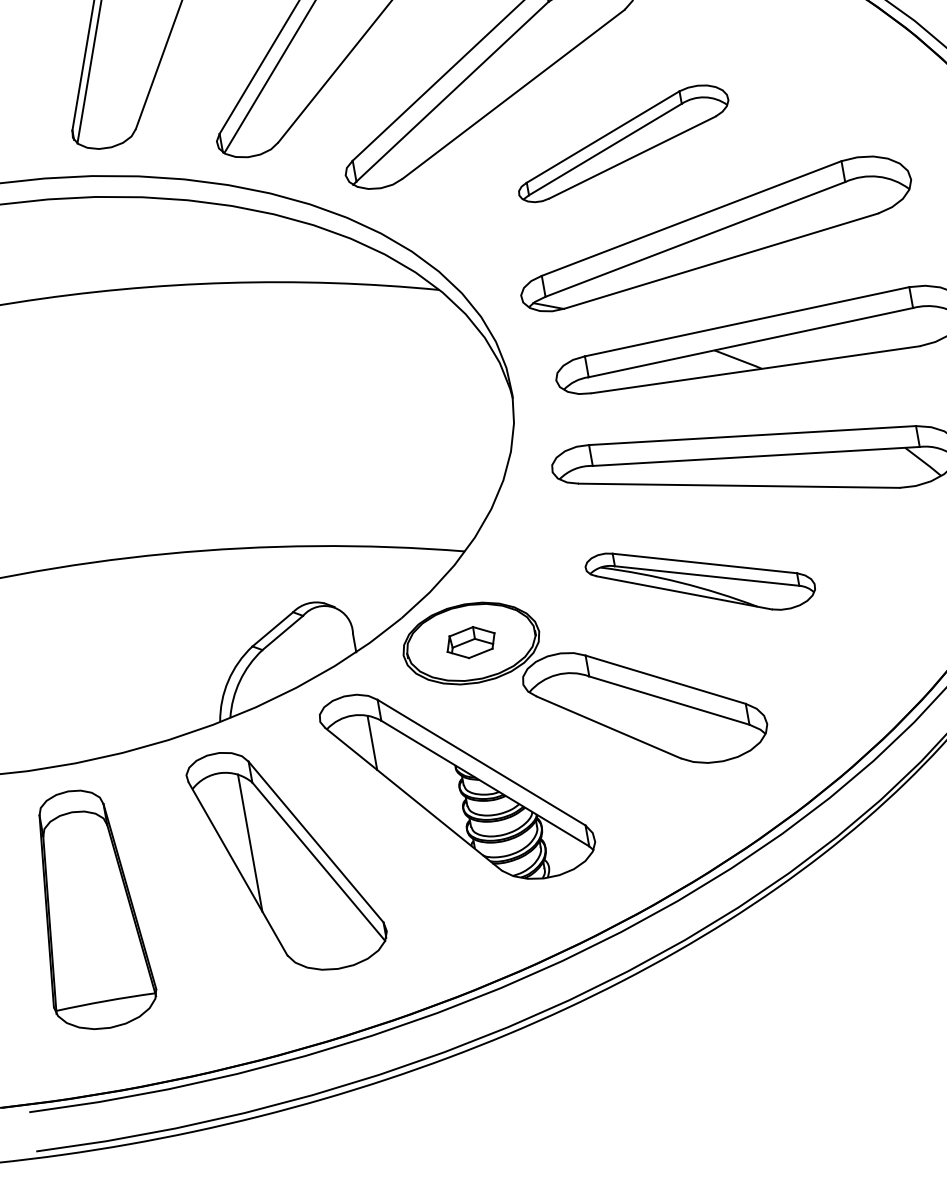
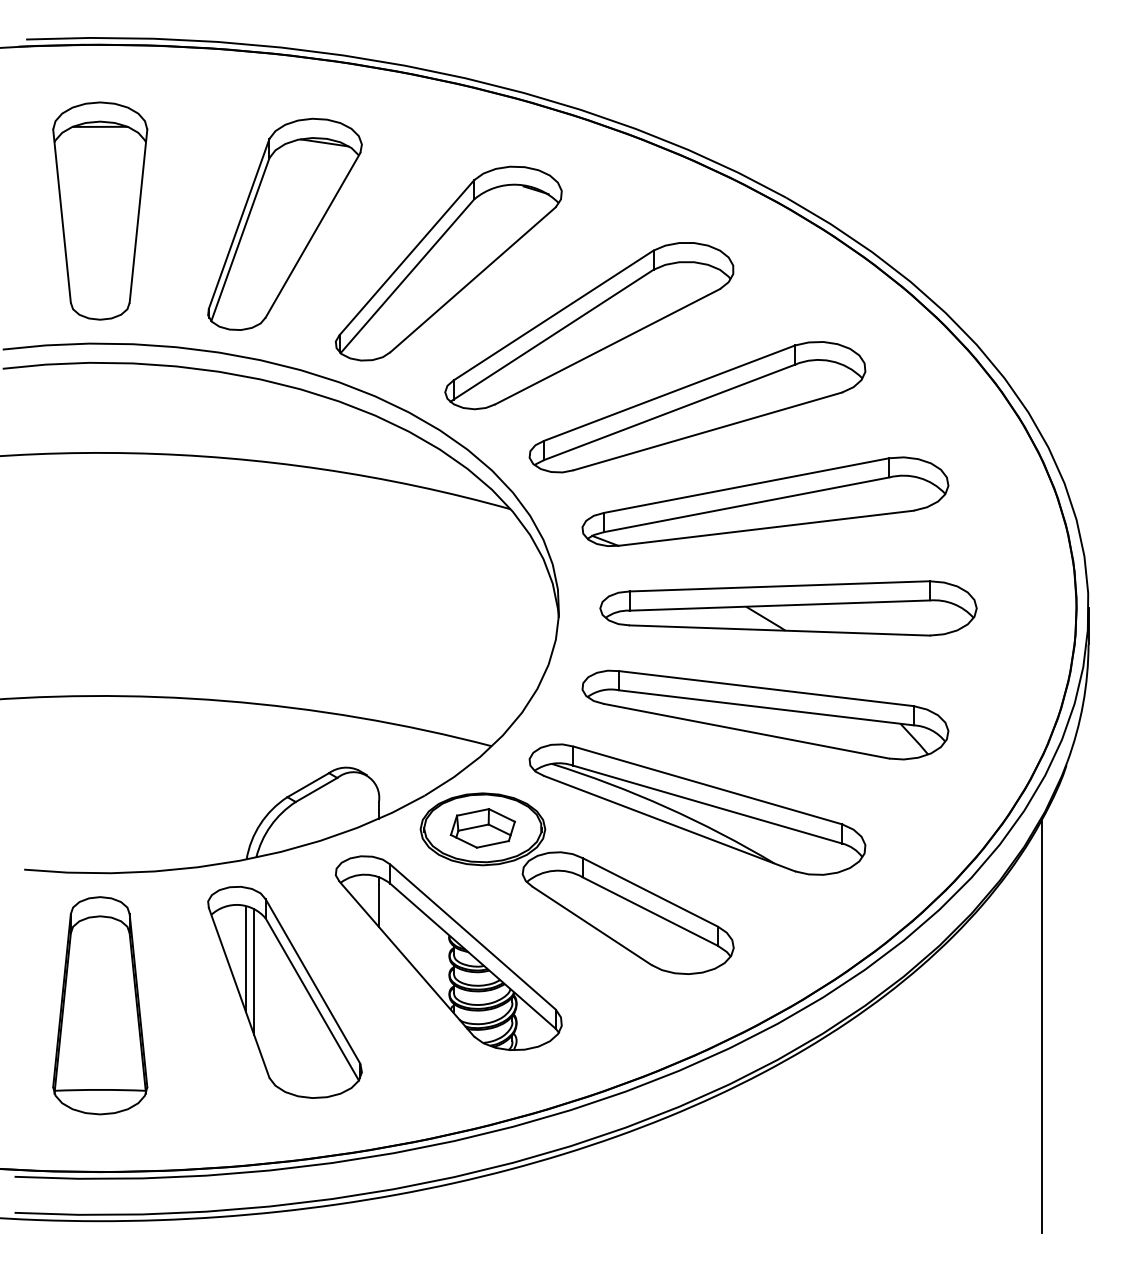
part: (623, 143) -> (697, 407), size x1.67
part: (700, 580) -> (697, 809), size x1.67
part: (470, 642) -> (482, 828), size x1.43
line: (238, 830) -> (245, 958), added

